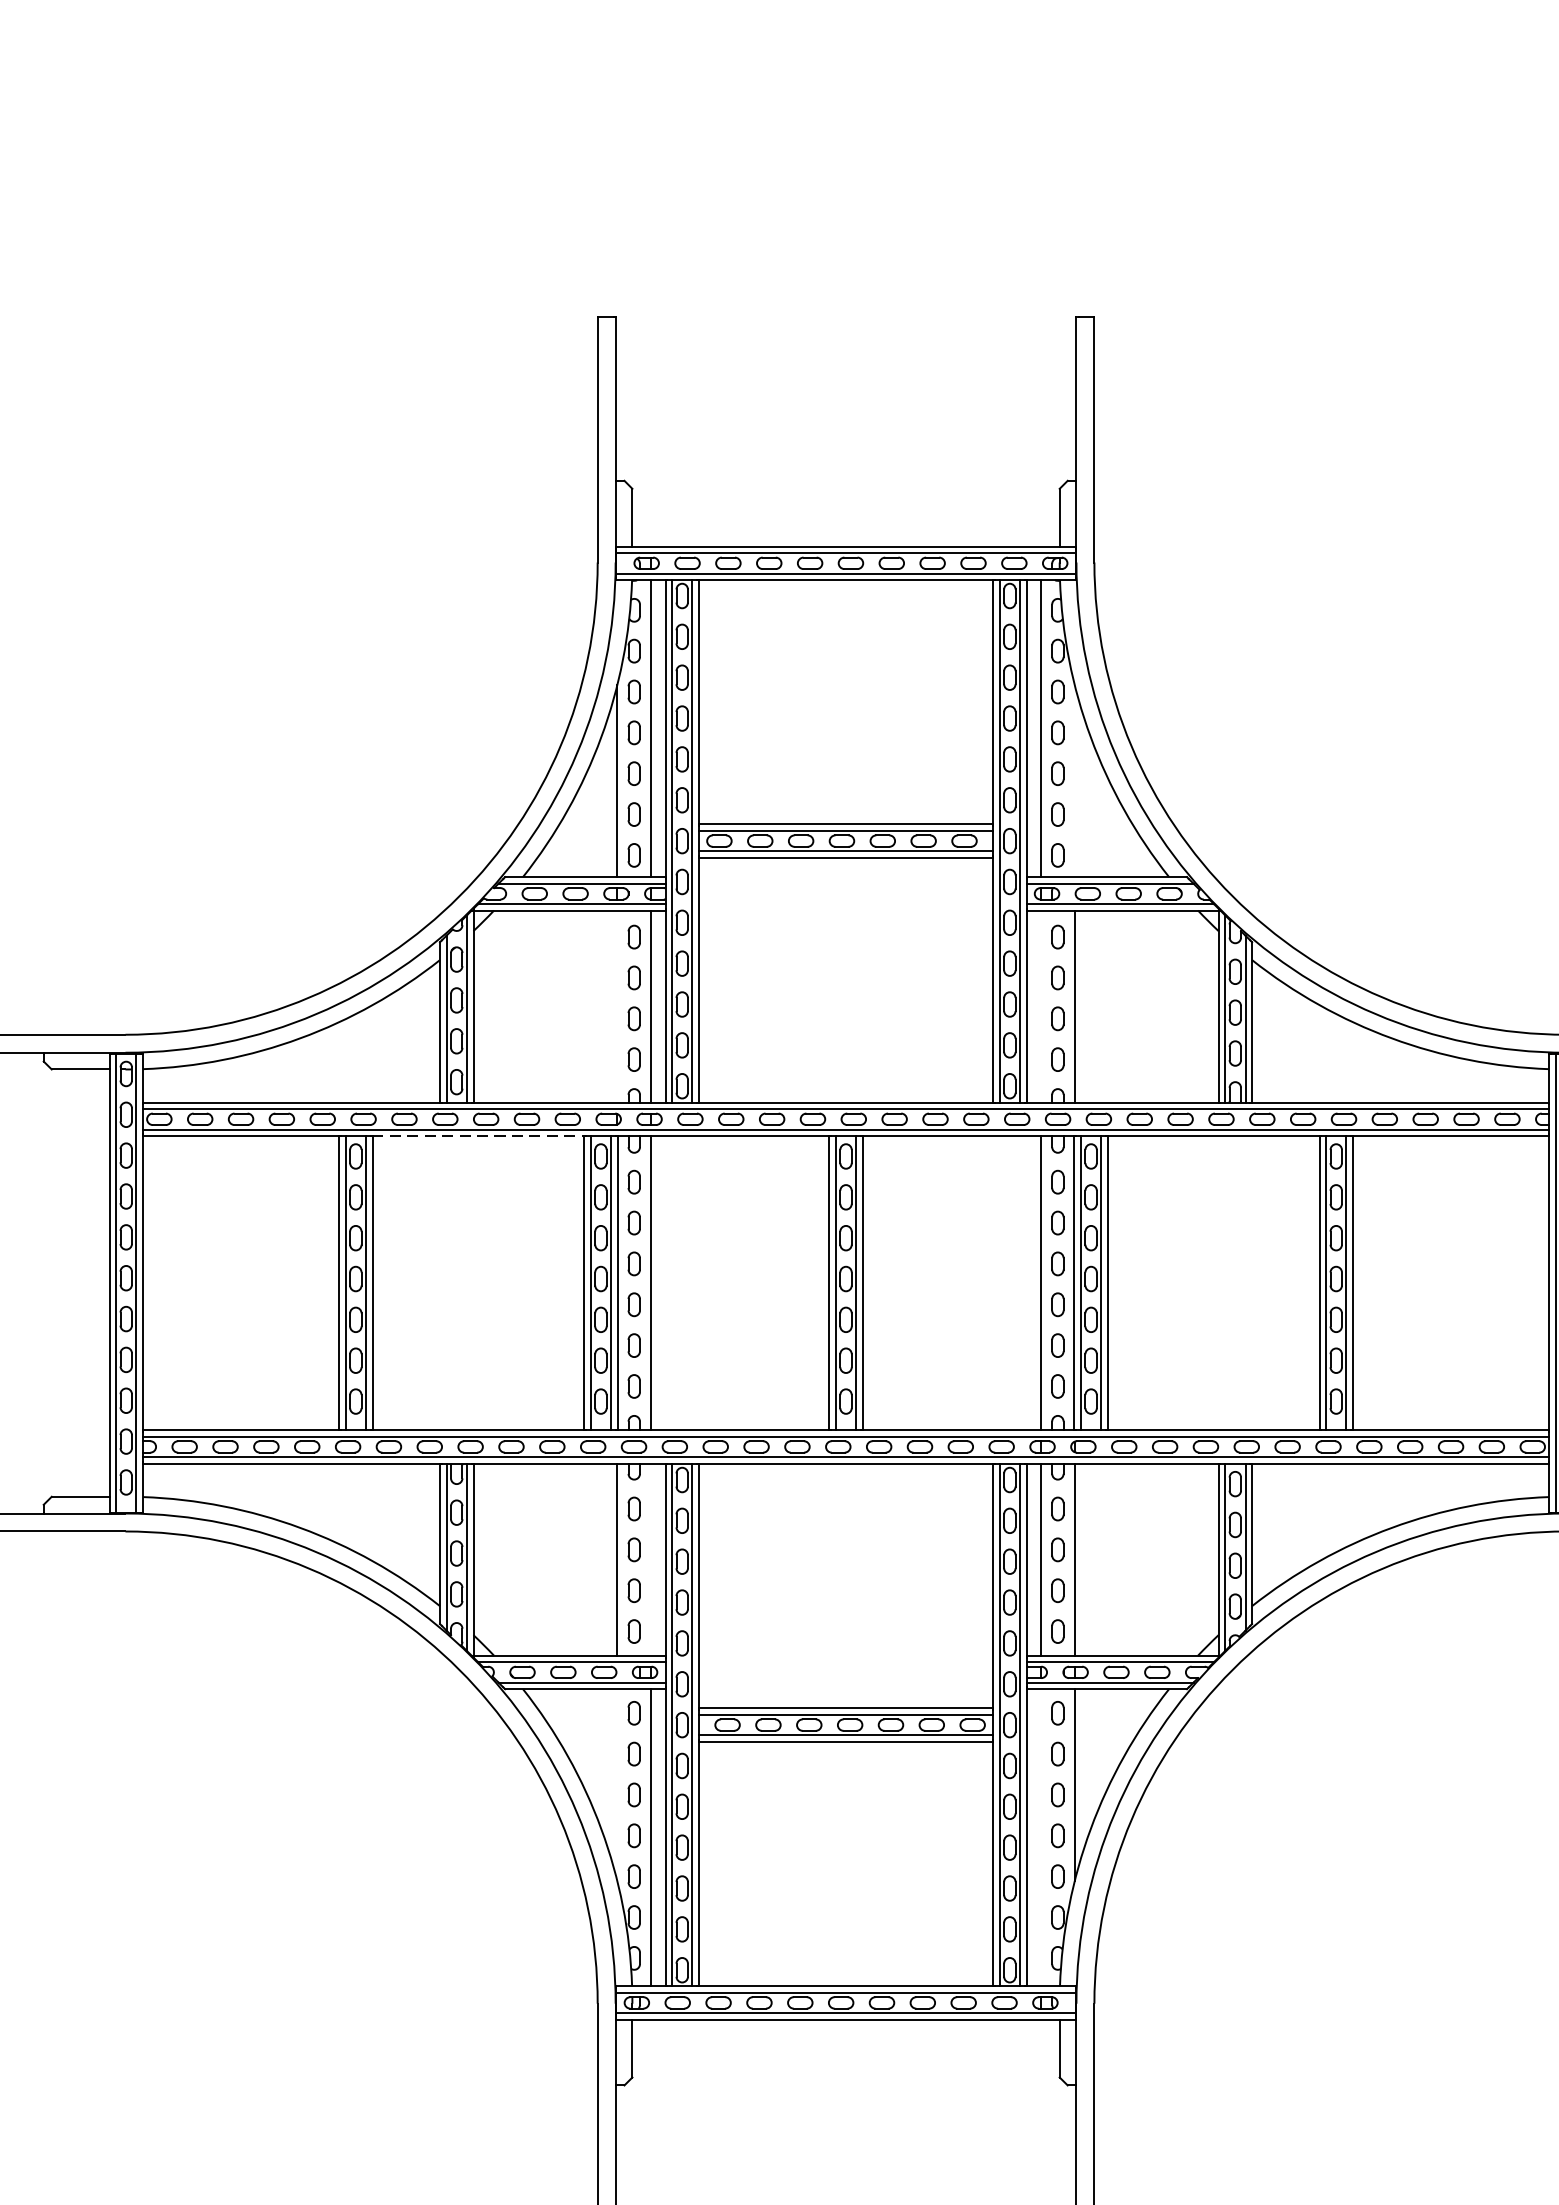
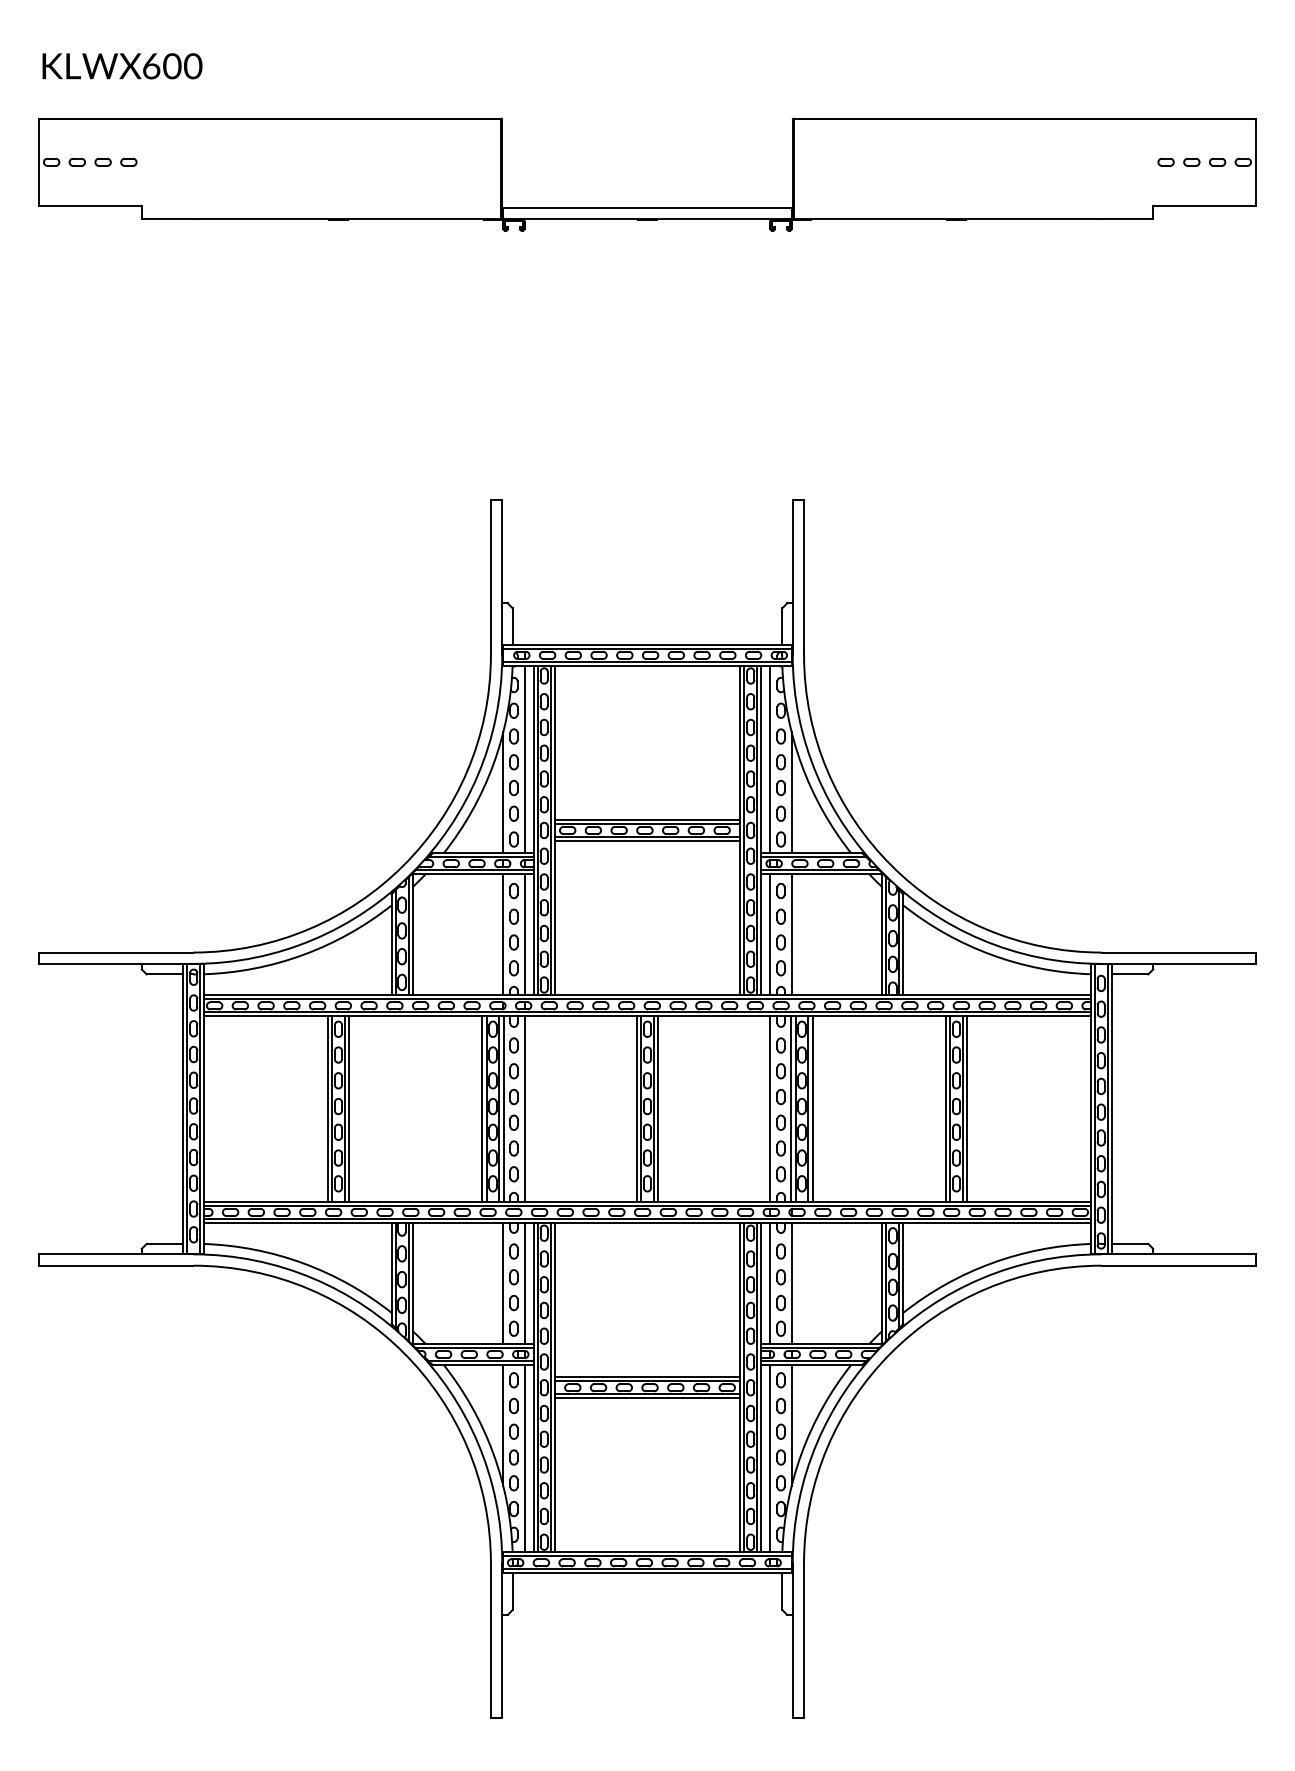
line: (1074, 780) -> (791, 792), added
line: (617, 1006) -> (503, 934), added
line: (1041, 1006) -> (770, 934), added
line: (478, 1136) -> (415, 1016), dashed -> solid
line: (650, 1558) -> (524, 1282), added
line: (617, 1785) -> (503, 1425), added
line: (1041, 1837) -> (770, 1458), added

